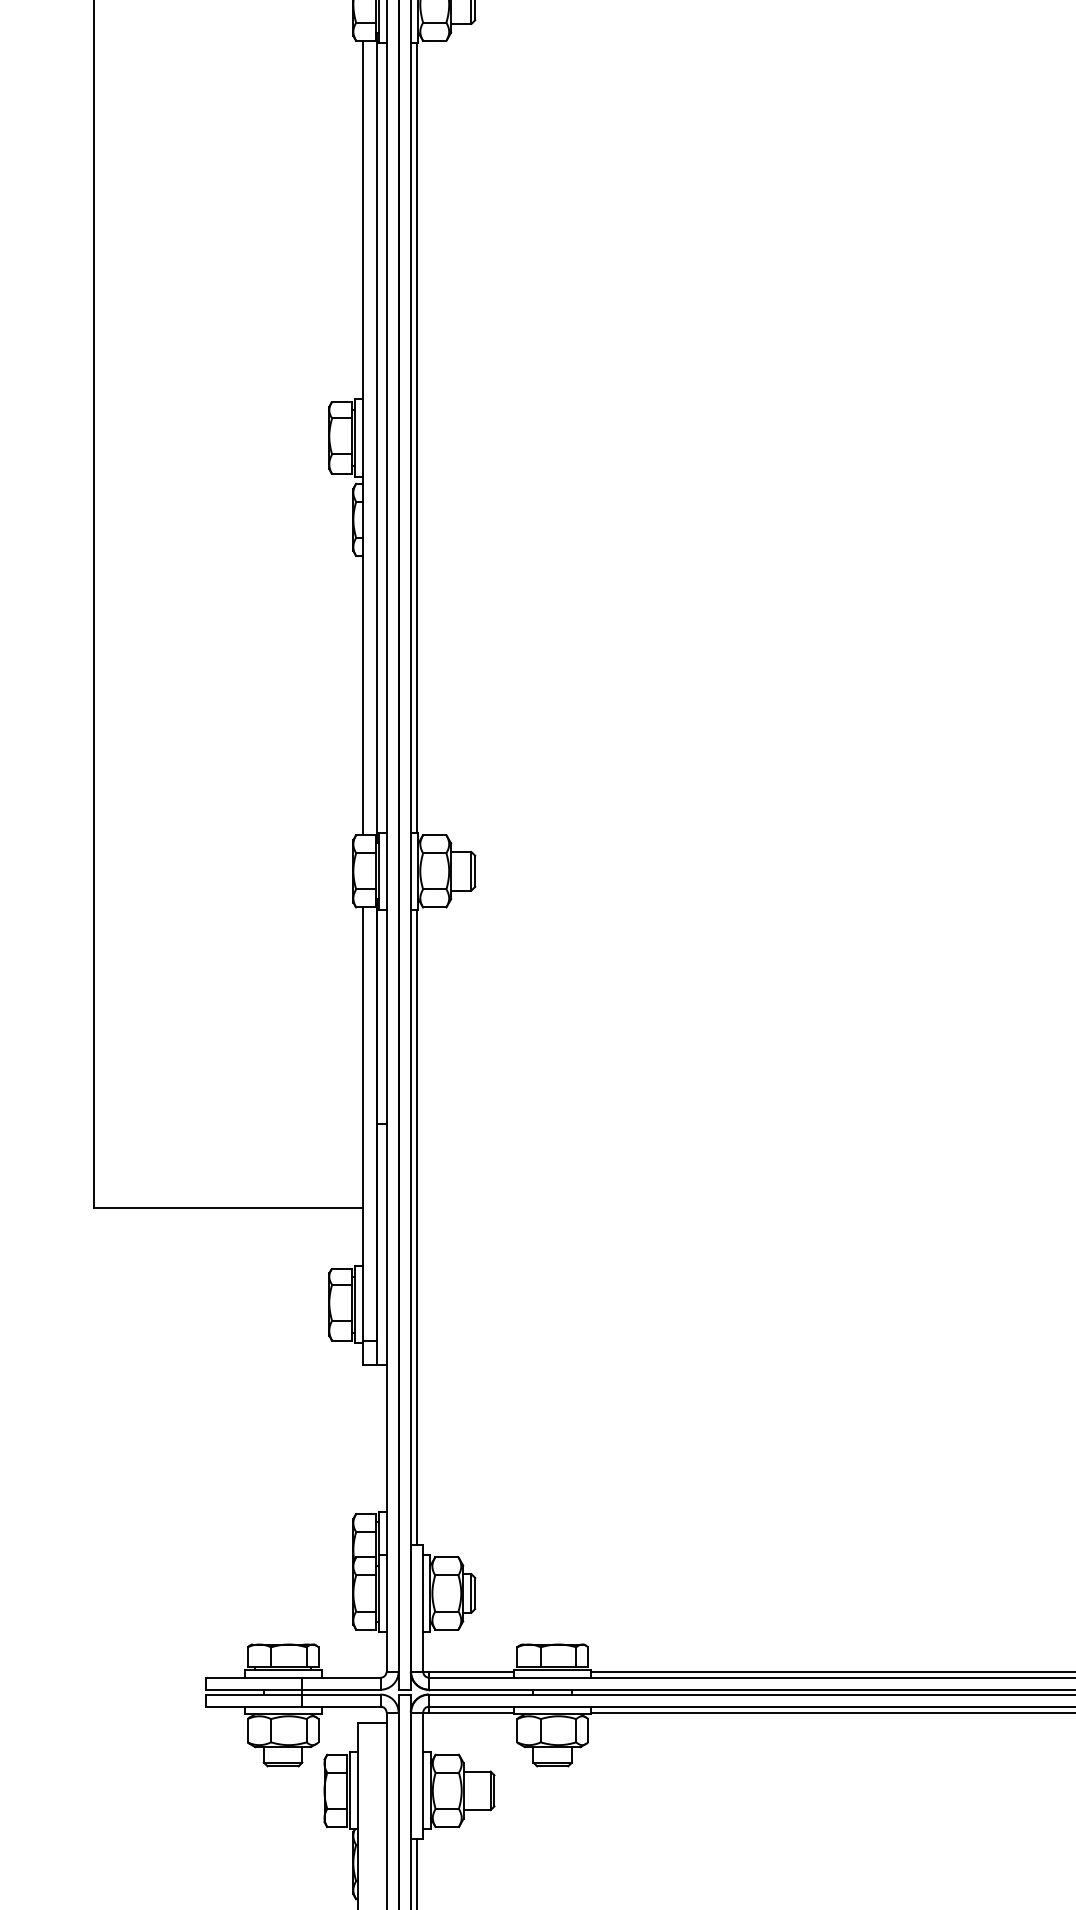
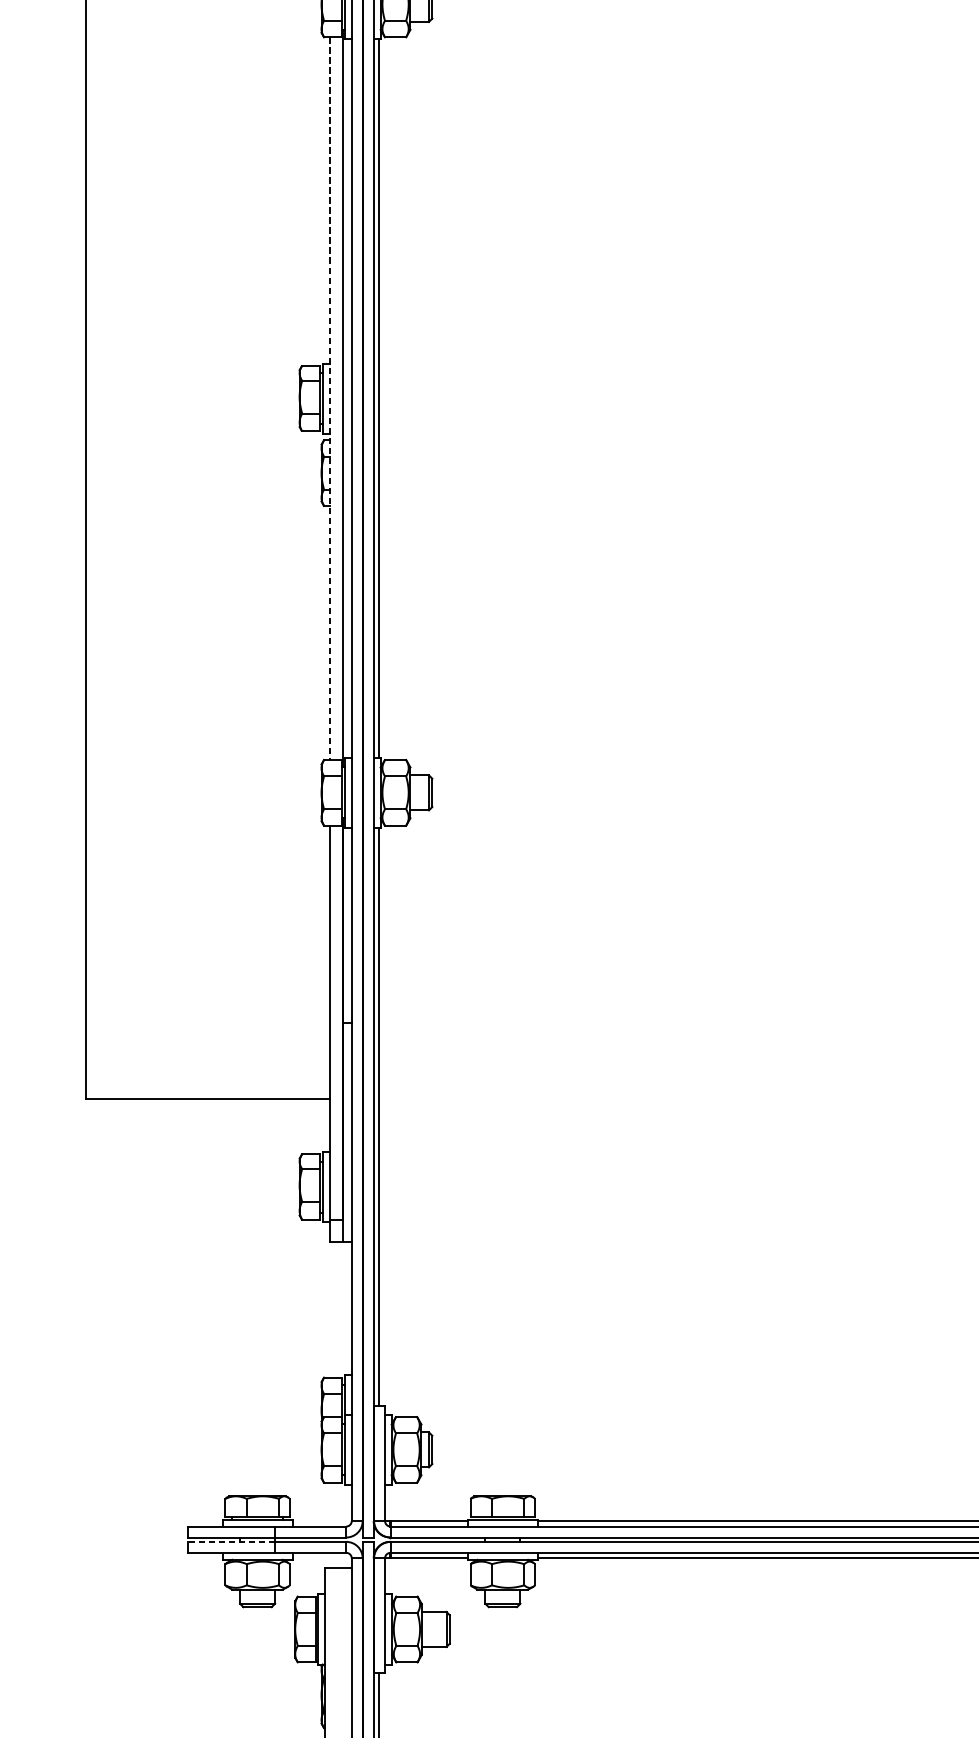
line: (362, 438) -> (329, 399), solid -> dashed
line: (253, 1694) -> (230, 1541), solid -> dashed

